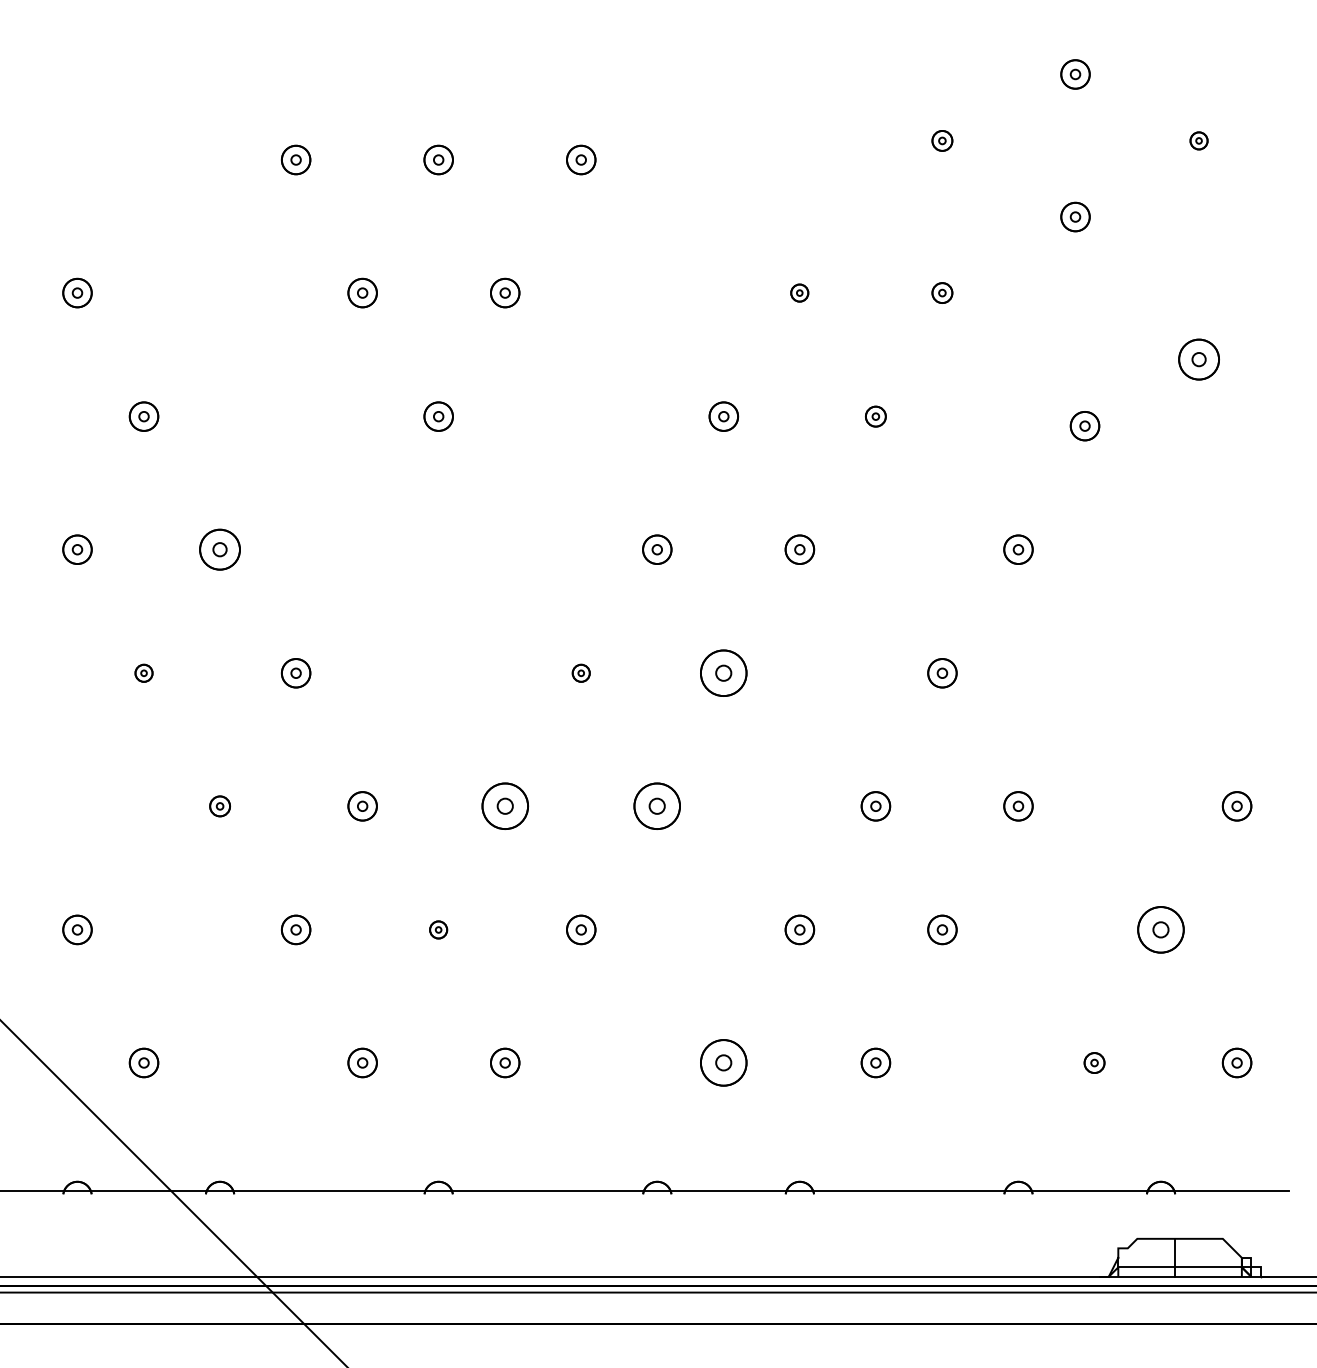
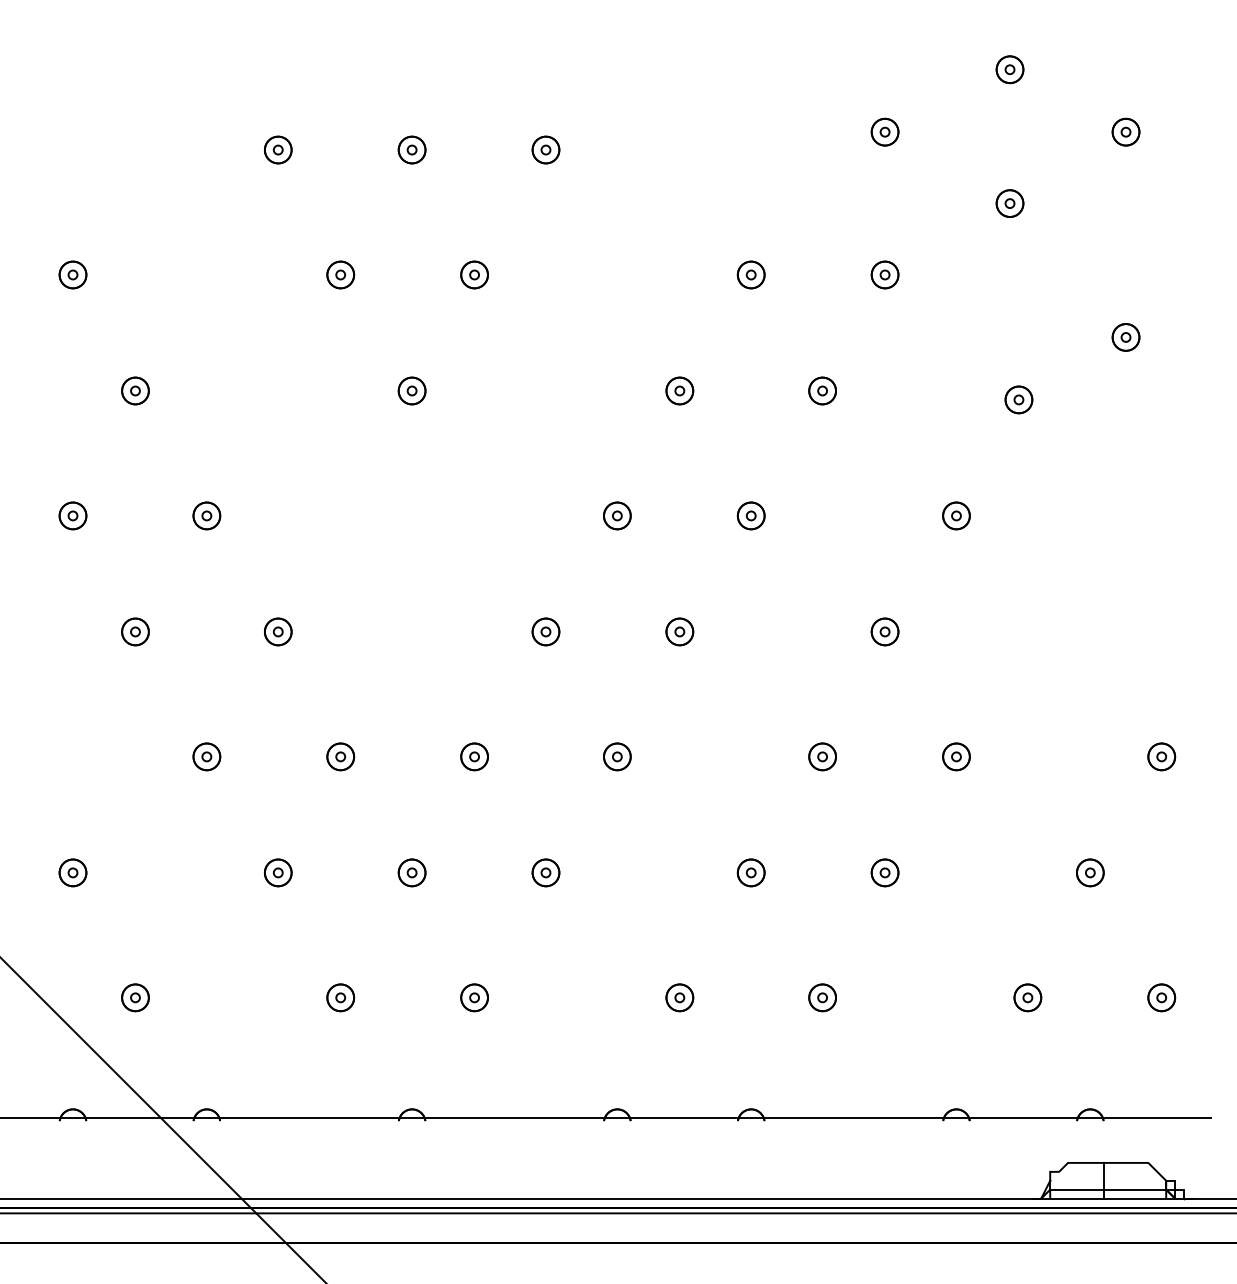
part: (941, 140) -> (884, 131), size x1.43
part: (1198, 140) -> (1125, 131), size x1.67
part: (799, 292) -> (750, 274), size x1.67
part: (941, 292) -> (884, 274), size x1.43
part: (1198, 359) -> (1125, 337), size x0.71
part: (875, 416) -> (822, 390), size x1.43
part: (219, 549) -> (206, 515), size x0.71
part: (144, 672) -> (135, 631), size x1.67
part: (580, 672) -> (545, 631), size x1.67
part: (723, 672) -> (679, 631), size x0.62
part: (219, 805) -> (206, 756), size x1.43
part: (505, 805) -> (474, 756), size x0.62
part: (657, 805) -> (617, 756), size x0.62
part: (438, 929) -> (411, 872), size x1.67
part: (1161, 929) -> (1090, 872), size x0.62
part: (723, 1062) -> (679, 997), size x0.62
part: (1094, 1062) -> (1027, 997), size x1.43

